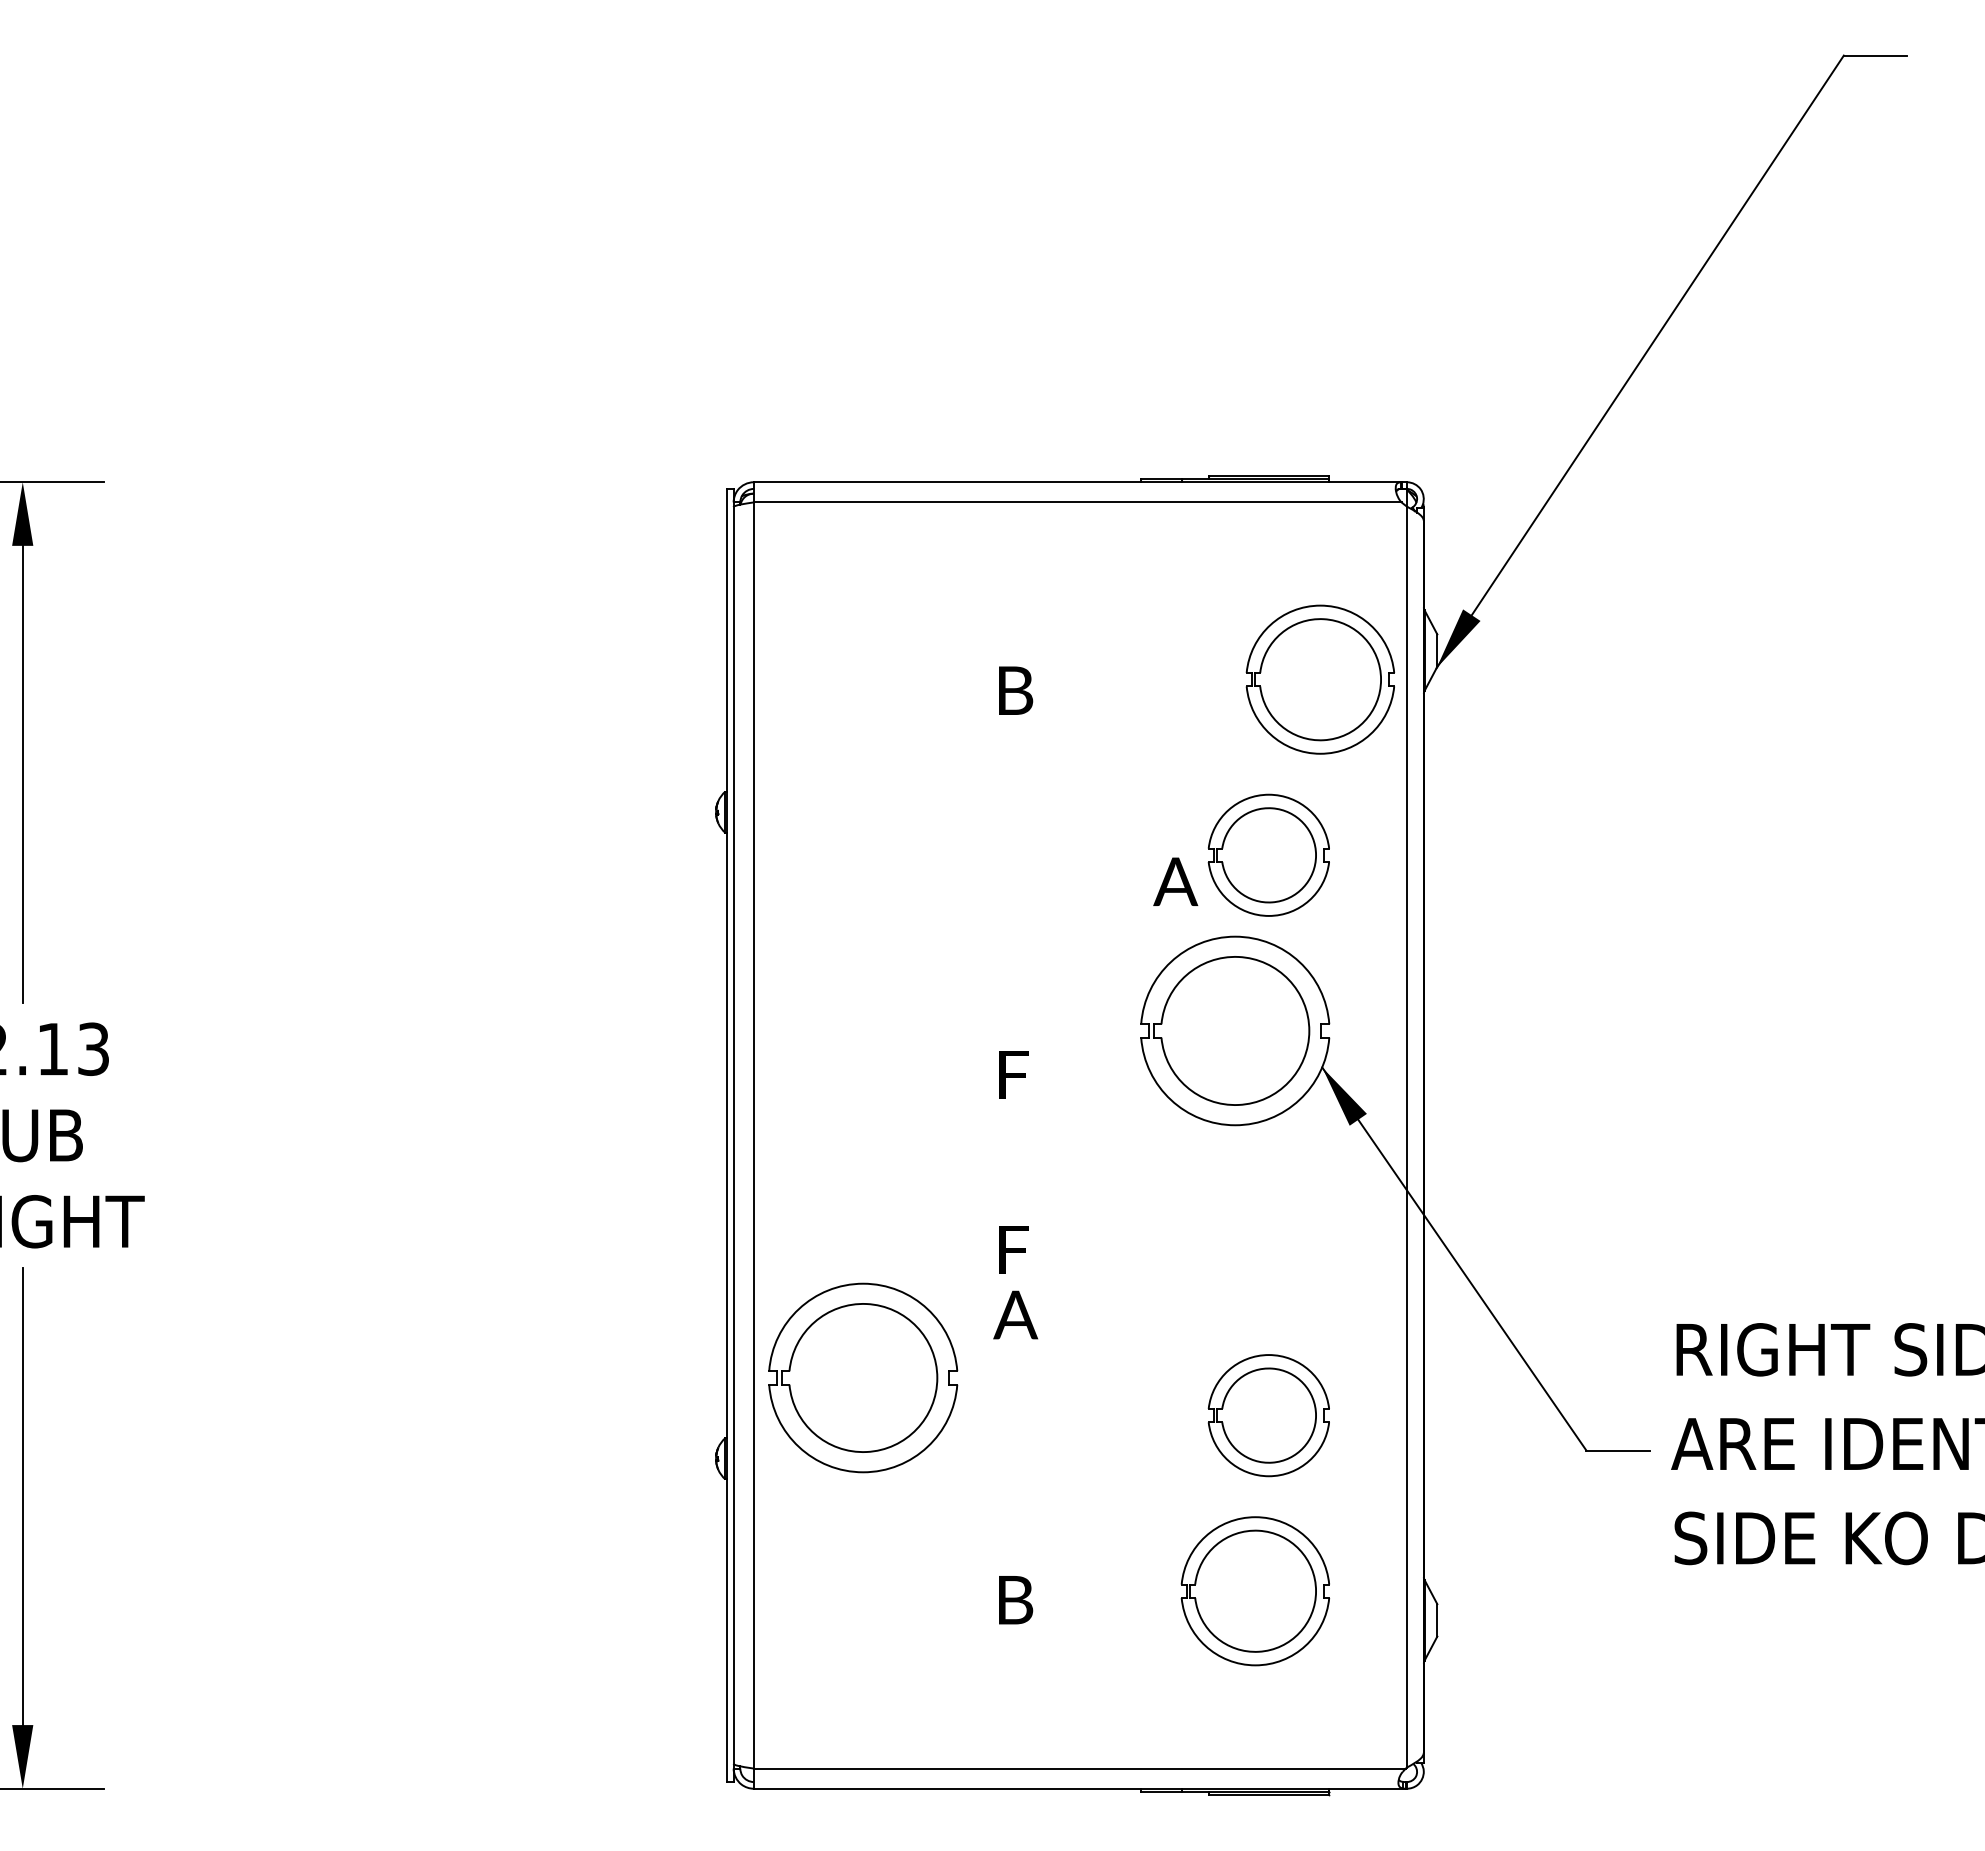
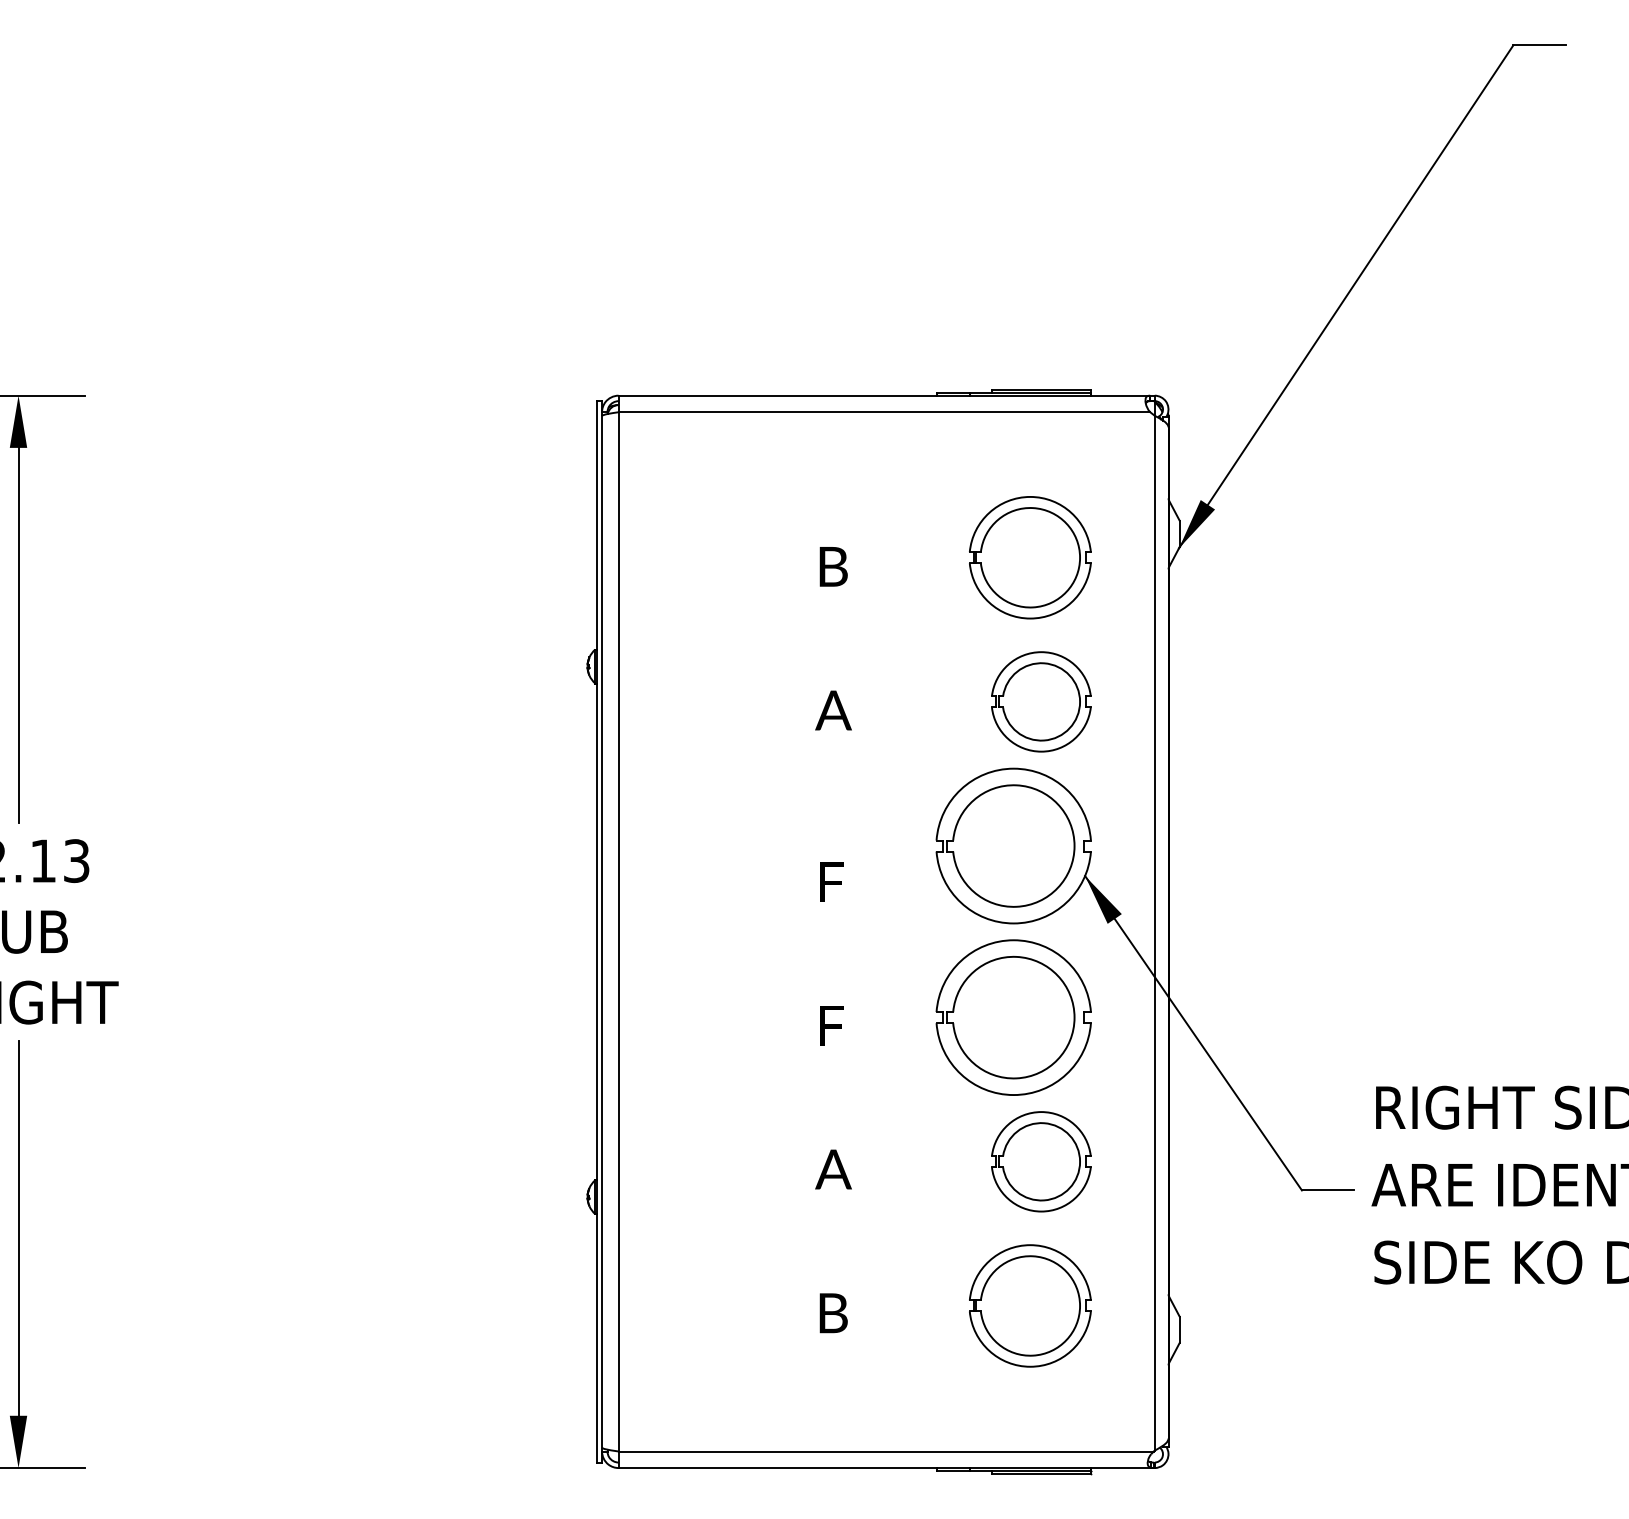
part: (1320, 679) -> (1030, 557), moved
text: (1175, 881) -> (833, 710), moved
text: (1015, 1314) -> (833, 1169), moved
part: (863, 1377) -> (1013, 1017), moved

